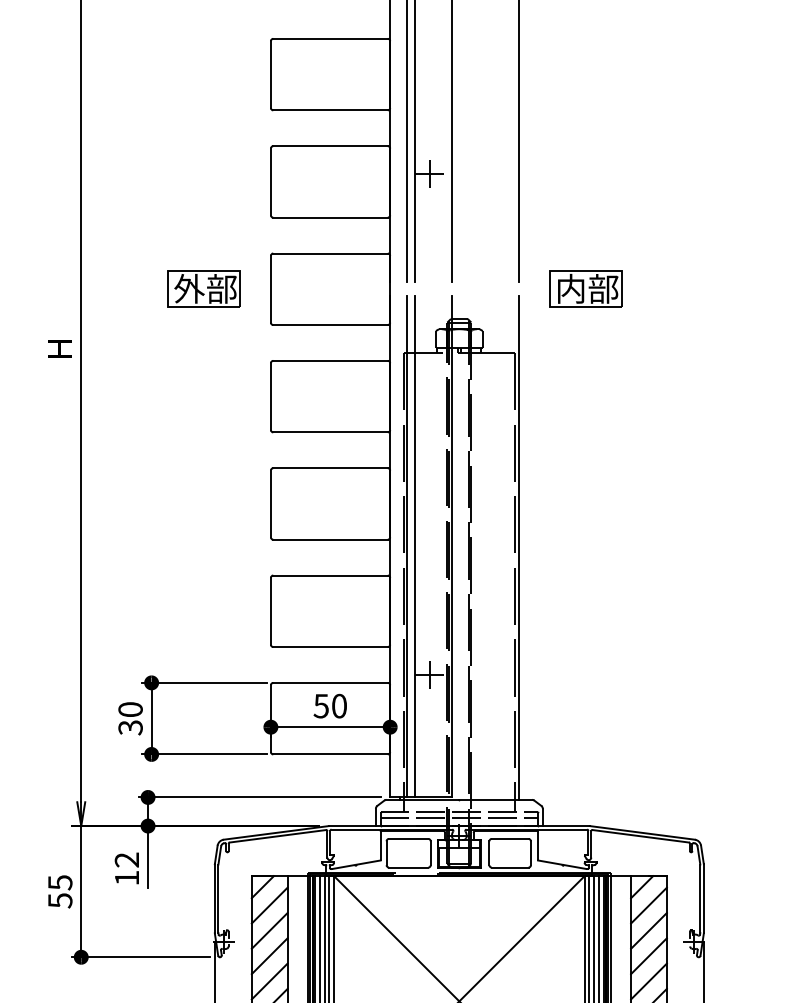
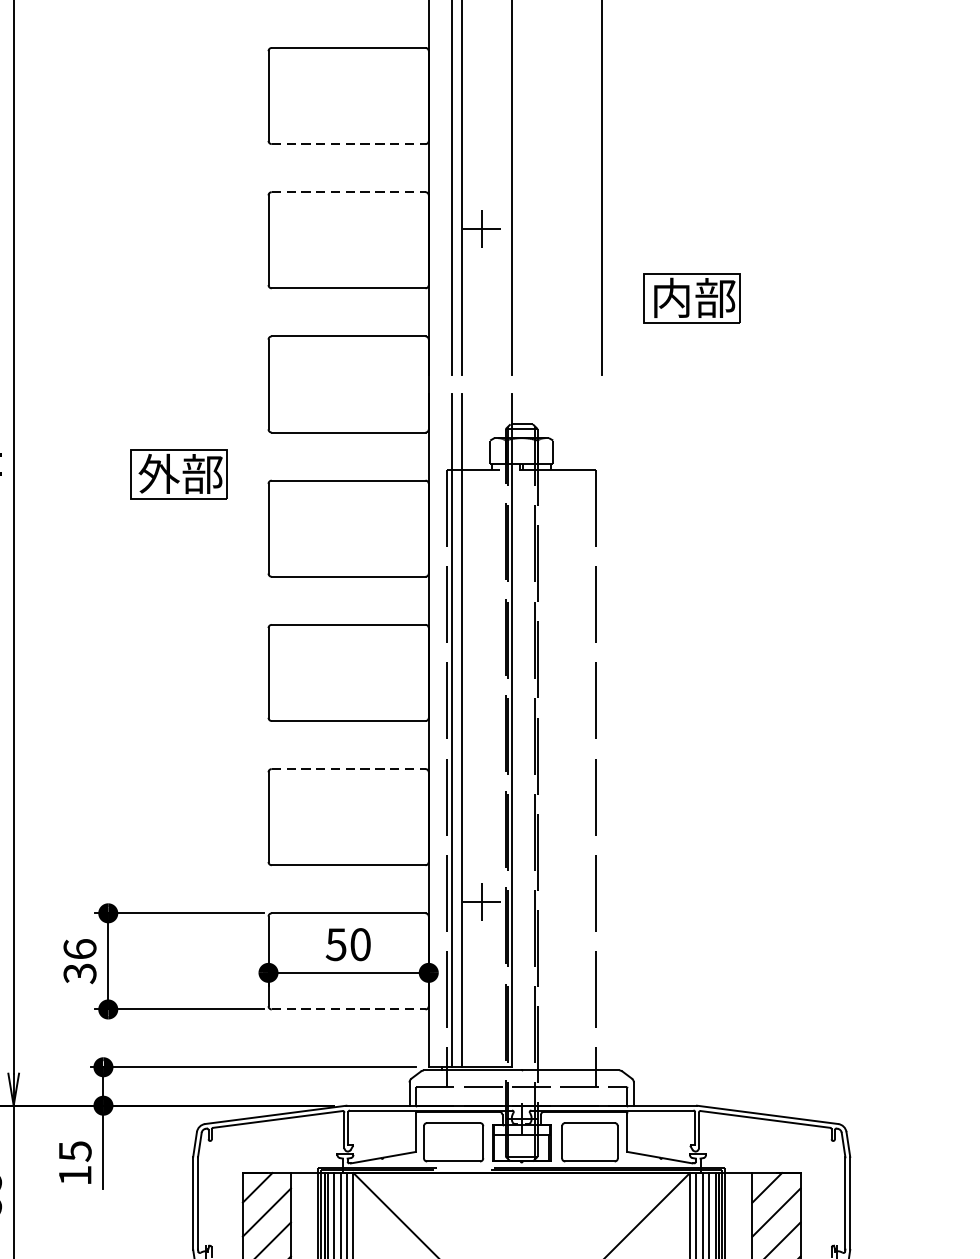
line: (331, 110) -> (349, 144), solid -> dashed
line: (331, 146) -> (349, 192), solid -> dashed
part: (203, 288) -> (177, 473), moved
part: (585, 288) -> (691, 297), moved
line: (518, 547) -> (601, 731), removed
line: (331, 575) -> (349, 769), solid -> dashed
text: (130, 709) -> (79, 949), 30 -> 36
line: (331, 754) -> (349, 1009), solid -> dashed
line: (459, 818) -> (521, 1095), removed
text: (126, 859) -> (74, 1150), 12 -> 15

